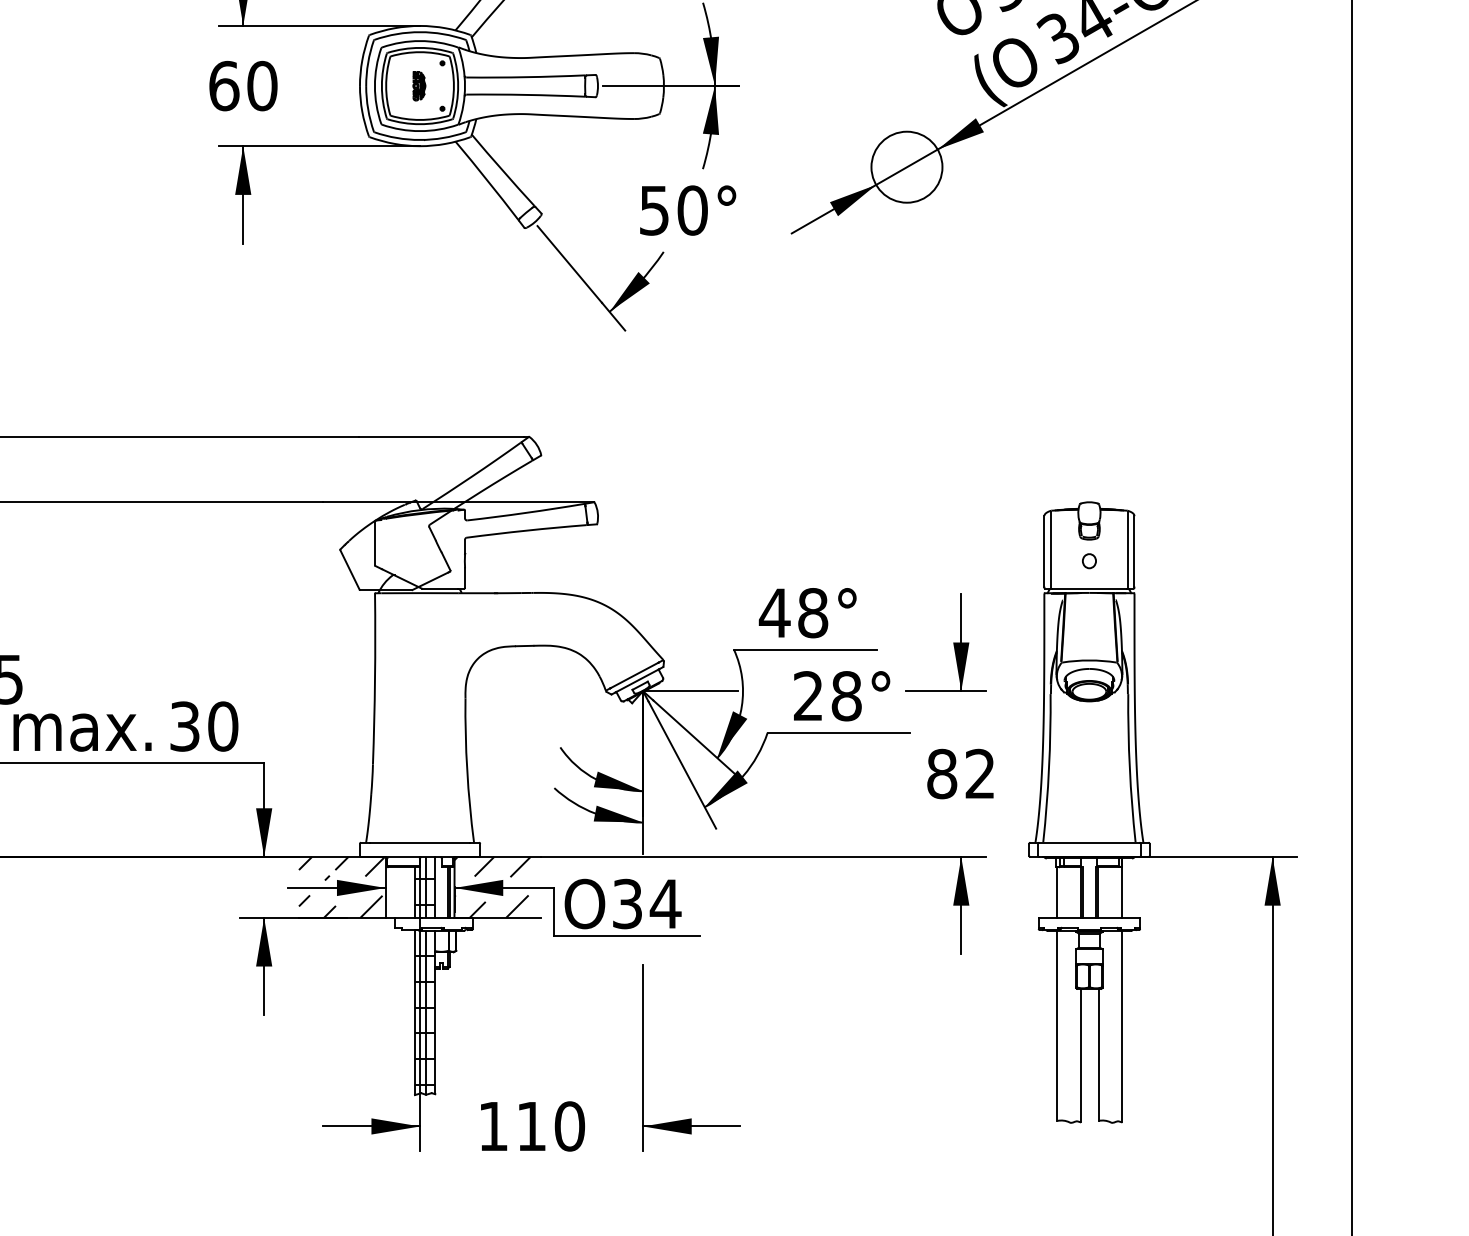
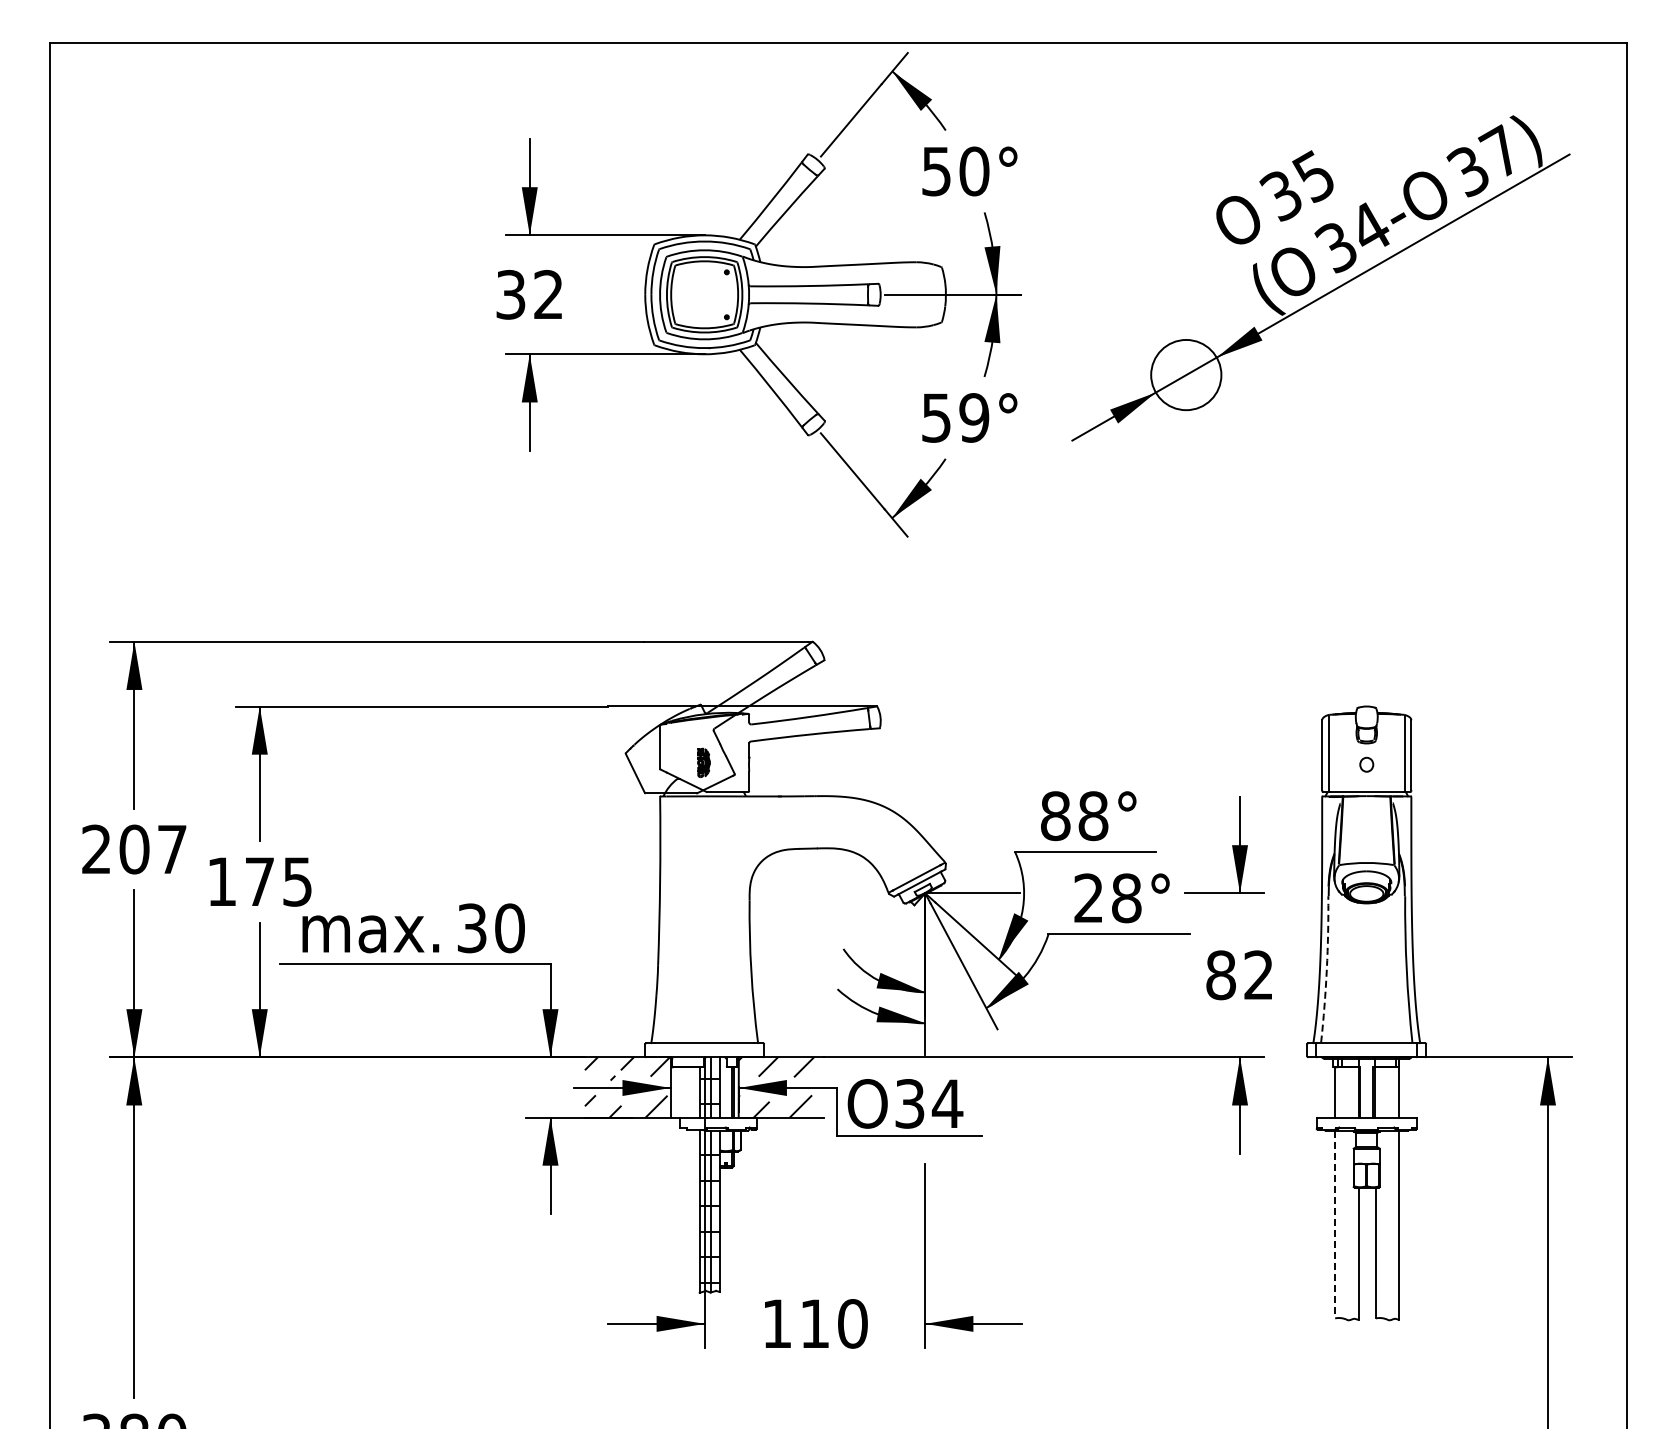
text: (242, 85) -> (529, 294), 60 -> 32
part: (418, 85) -> (703, 762), moved
text: (692, 210) -> (974, 417), 50° -> 59°
text: (774, 613) -> (1055, 816), 48° -> 88°
arc: (1048, 768) -> (1326, 969), solid -> dashed
line: (1057, 1025) -> (1335, 1224), solid -> dashed

